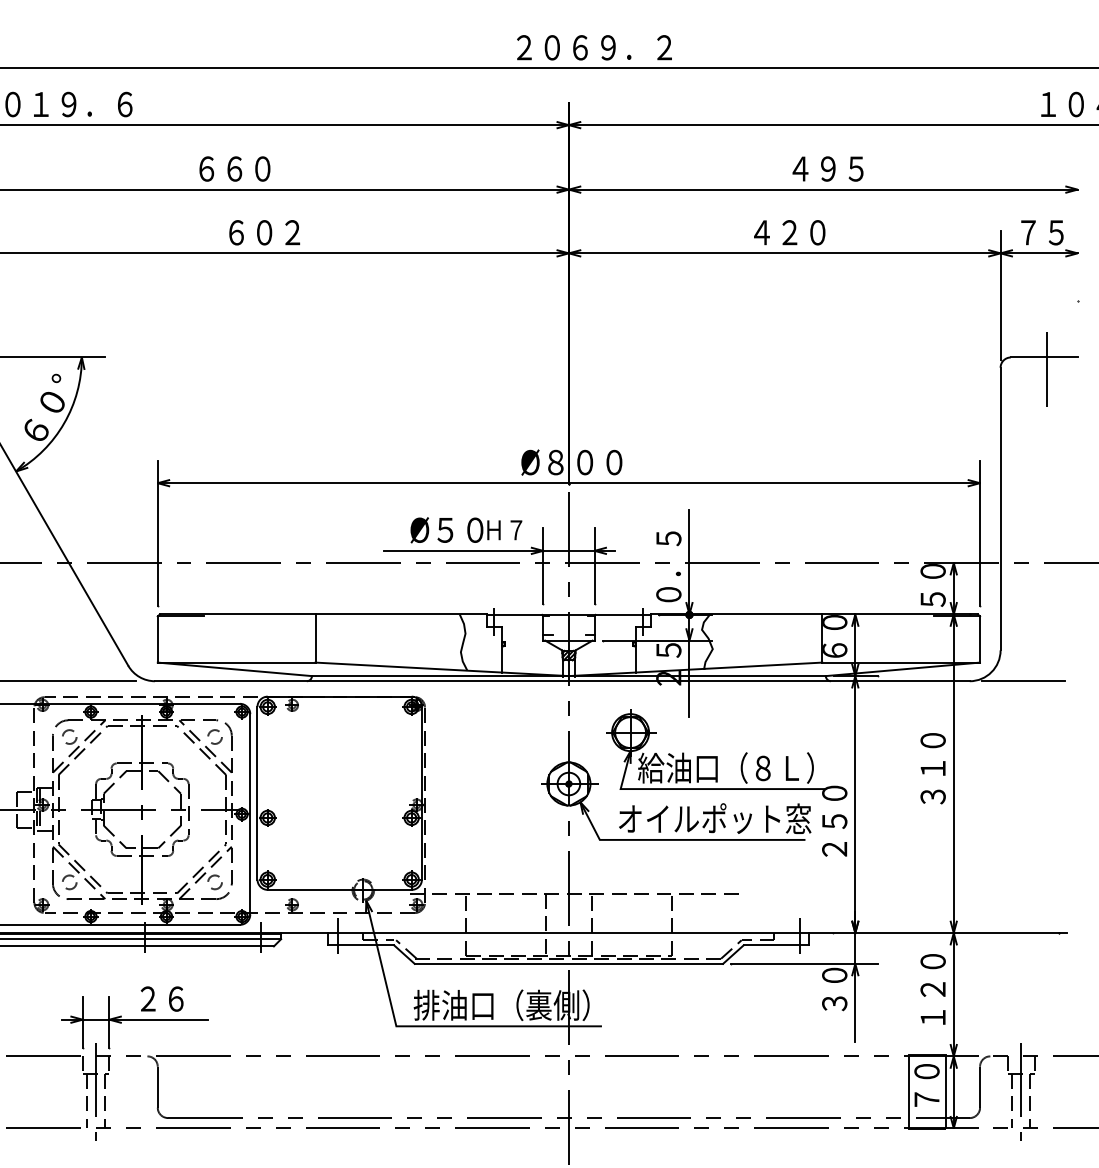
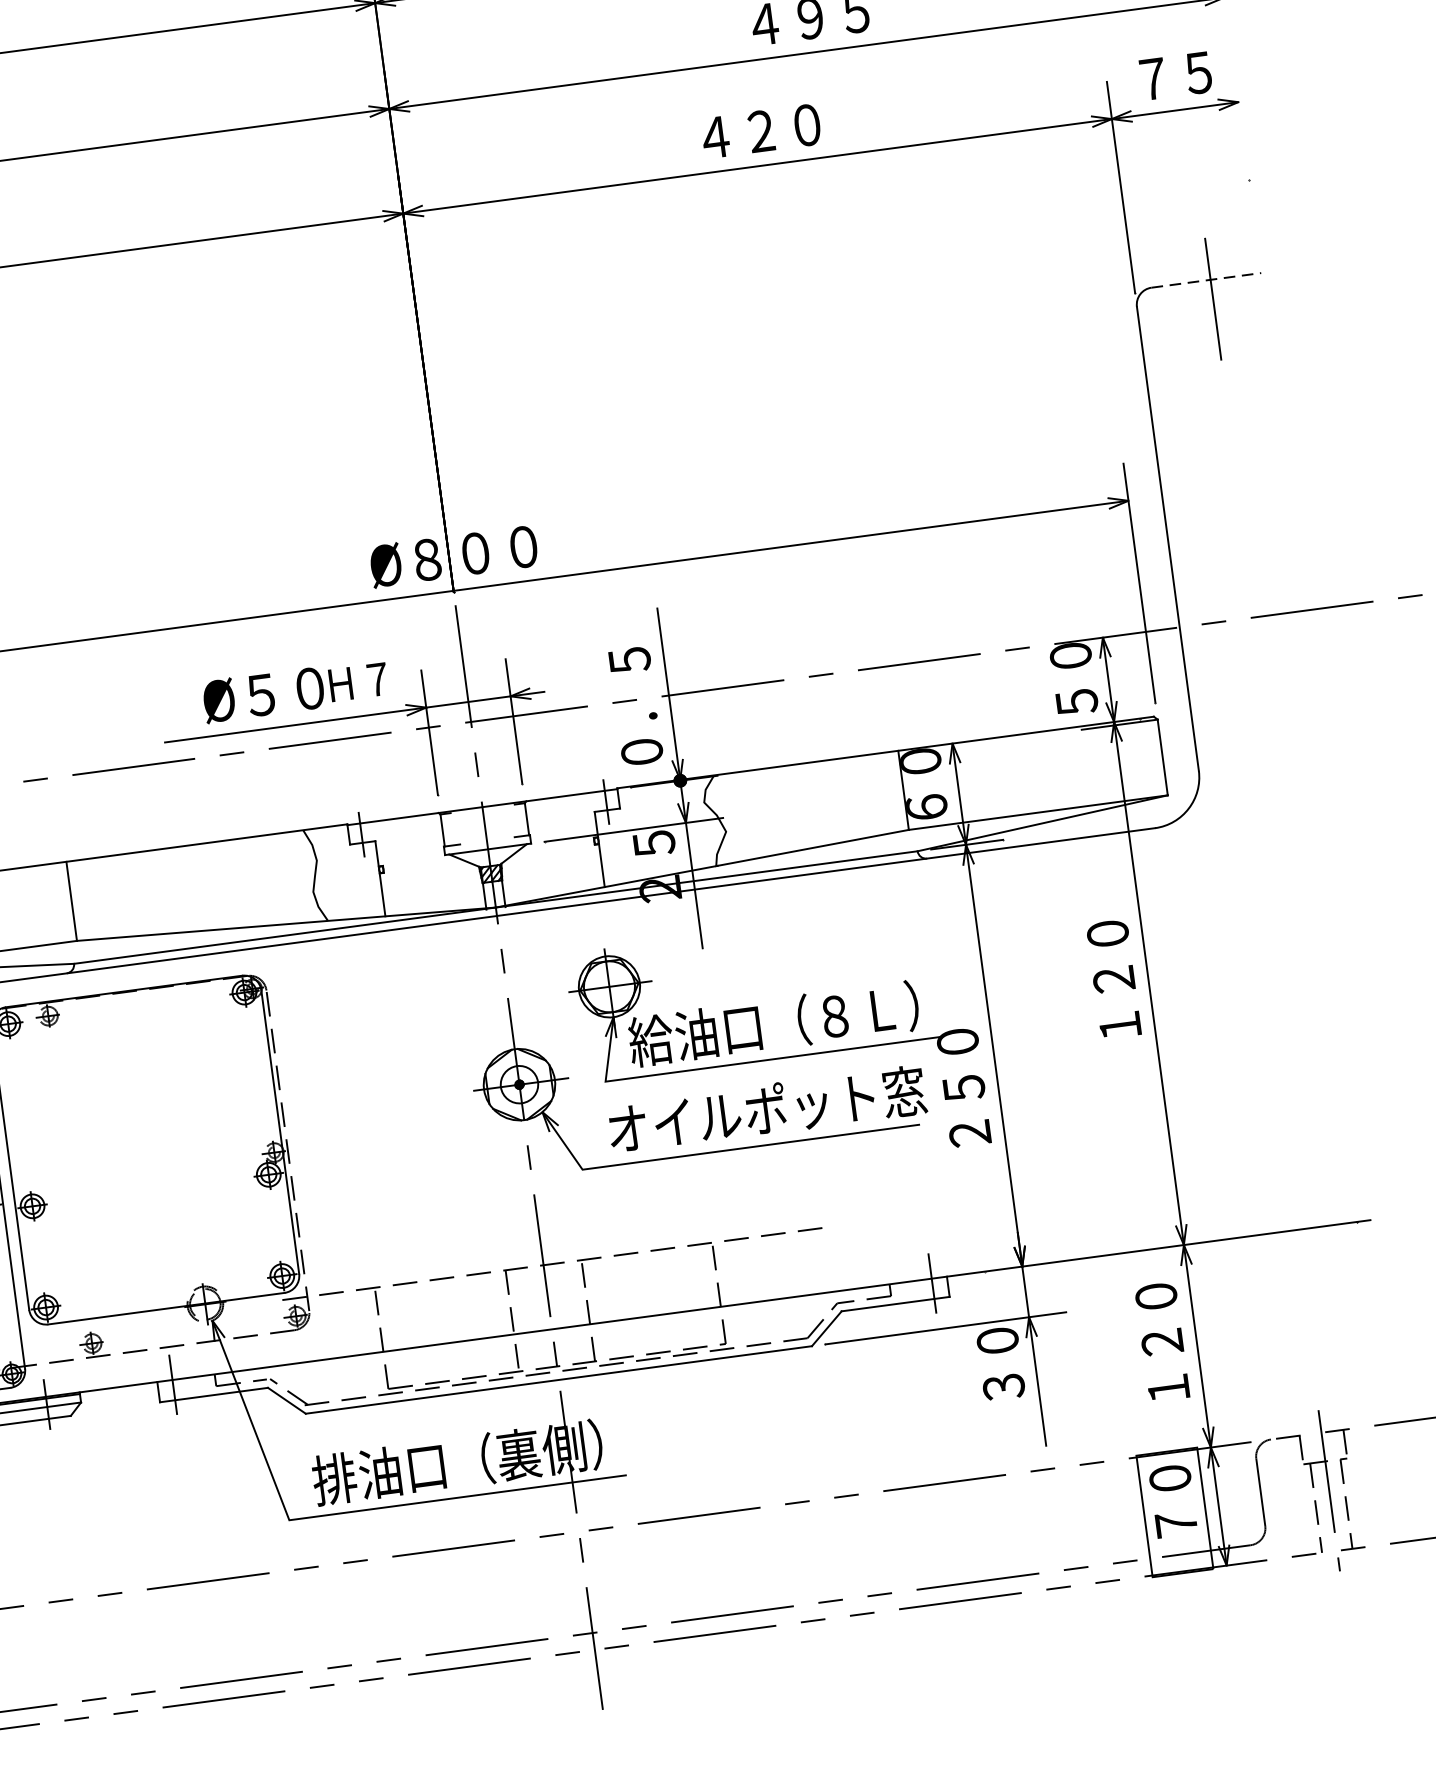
line: (1044, 357) -> (1206, 280), solid -> dashed
line: (1023, 681) -> (1243, 816), removed
text: (932, 782) -> (1116, 1002), ３１０ -> １２０

